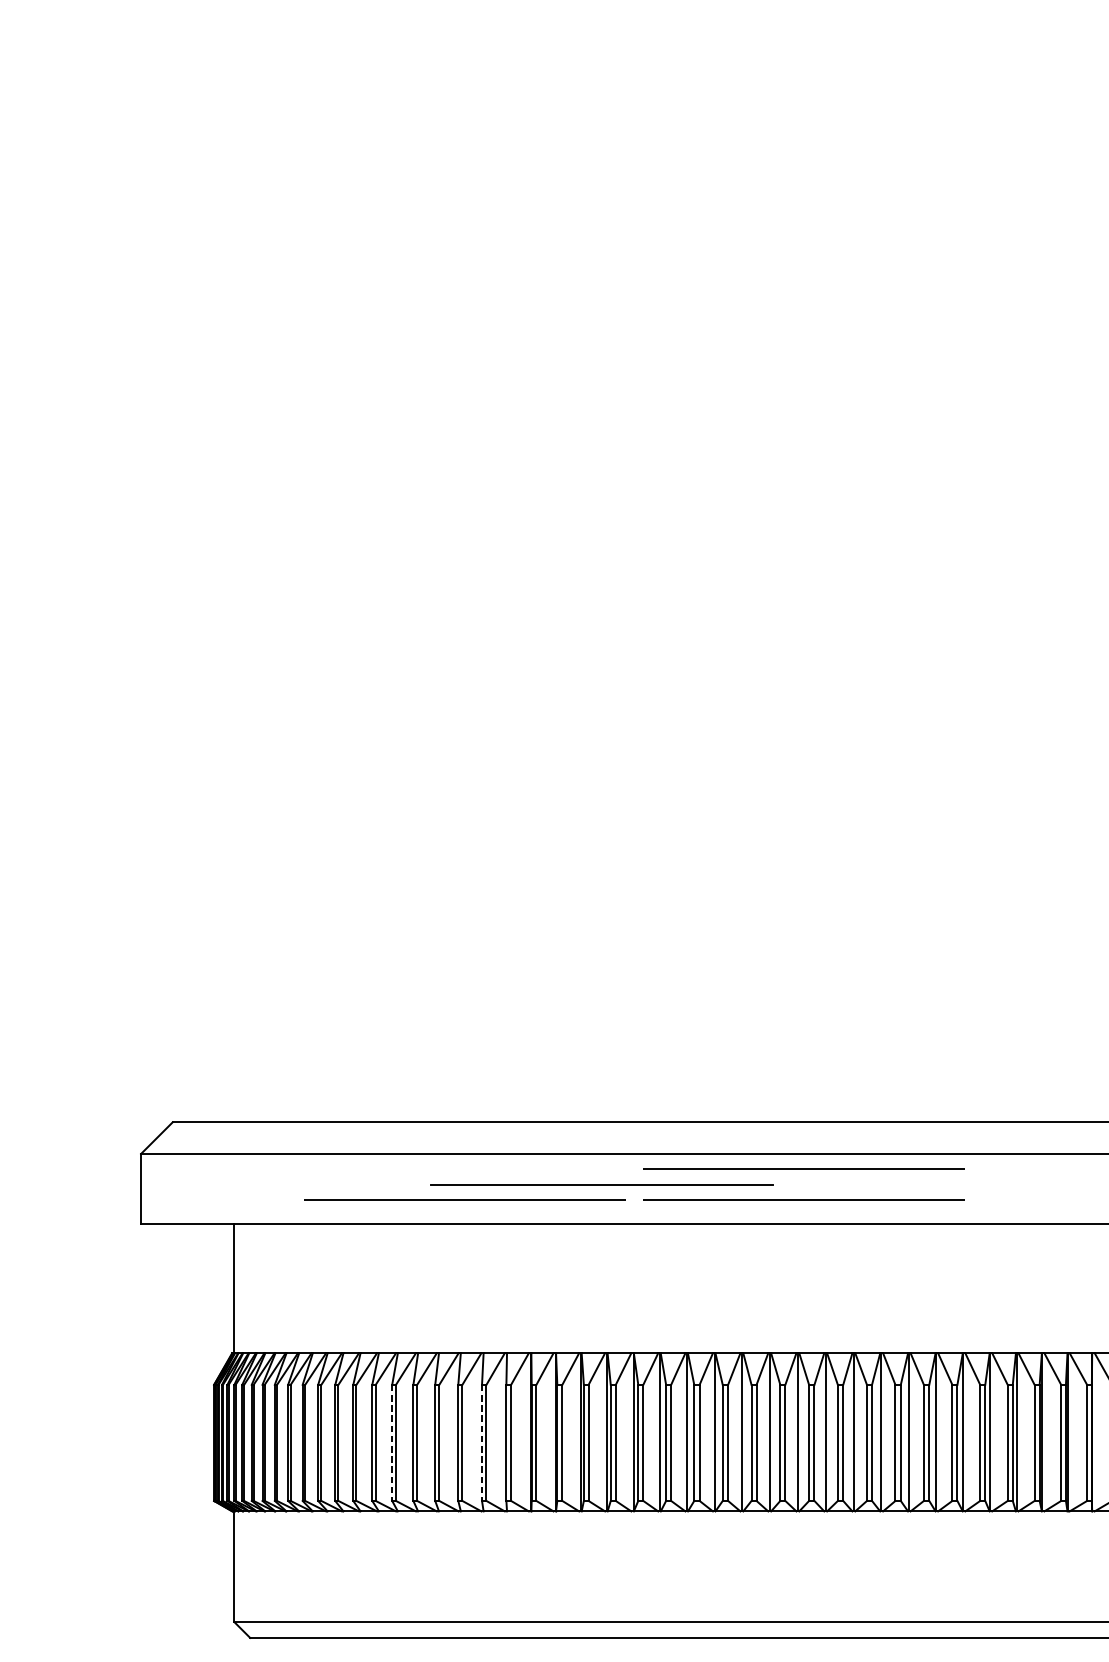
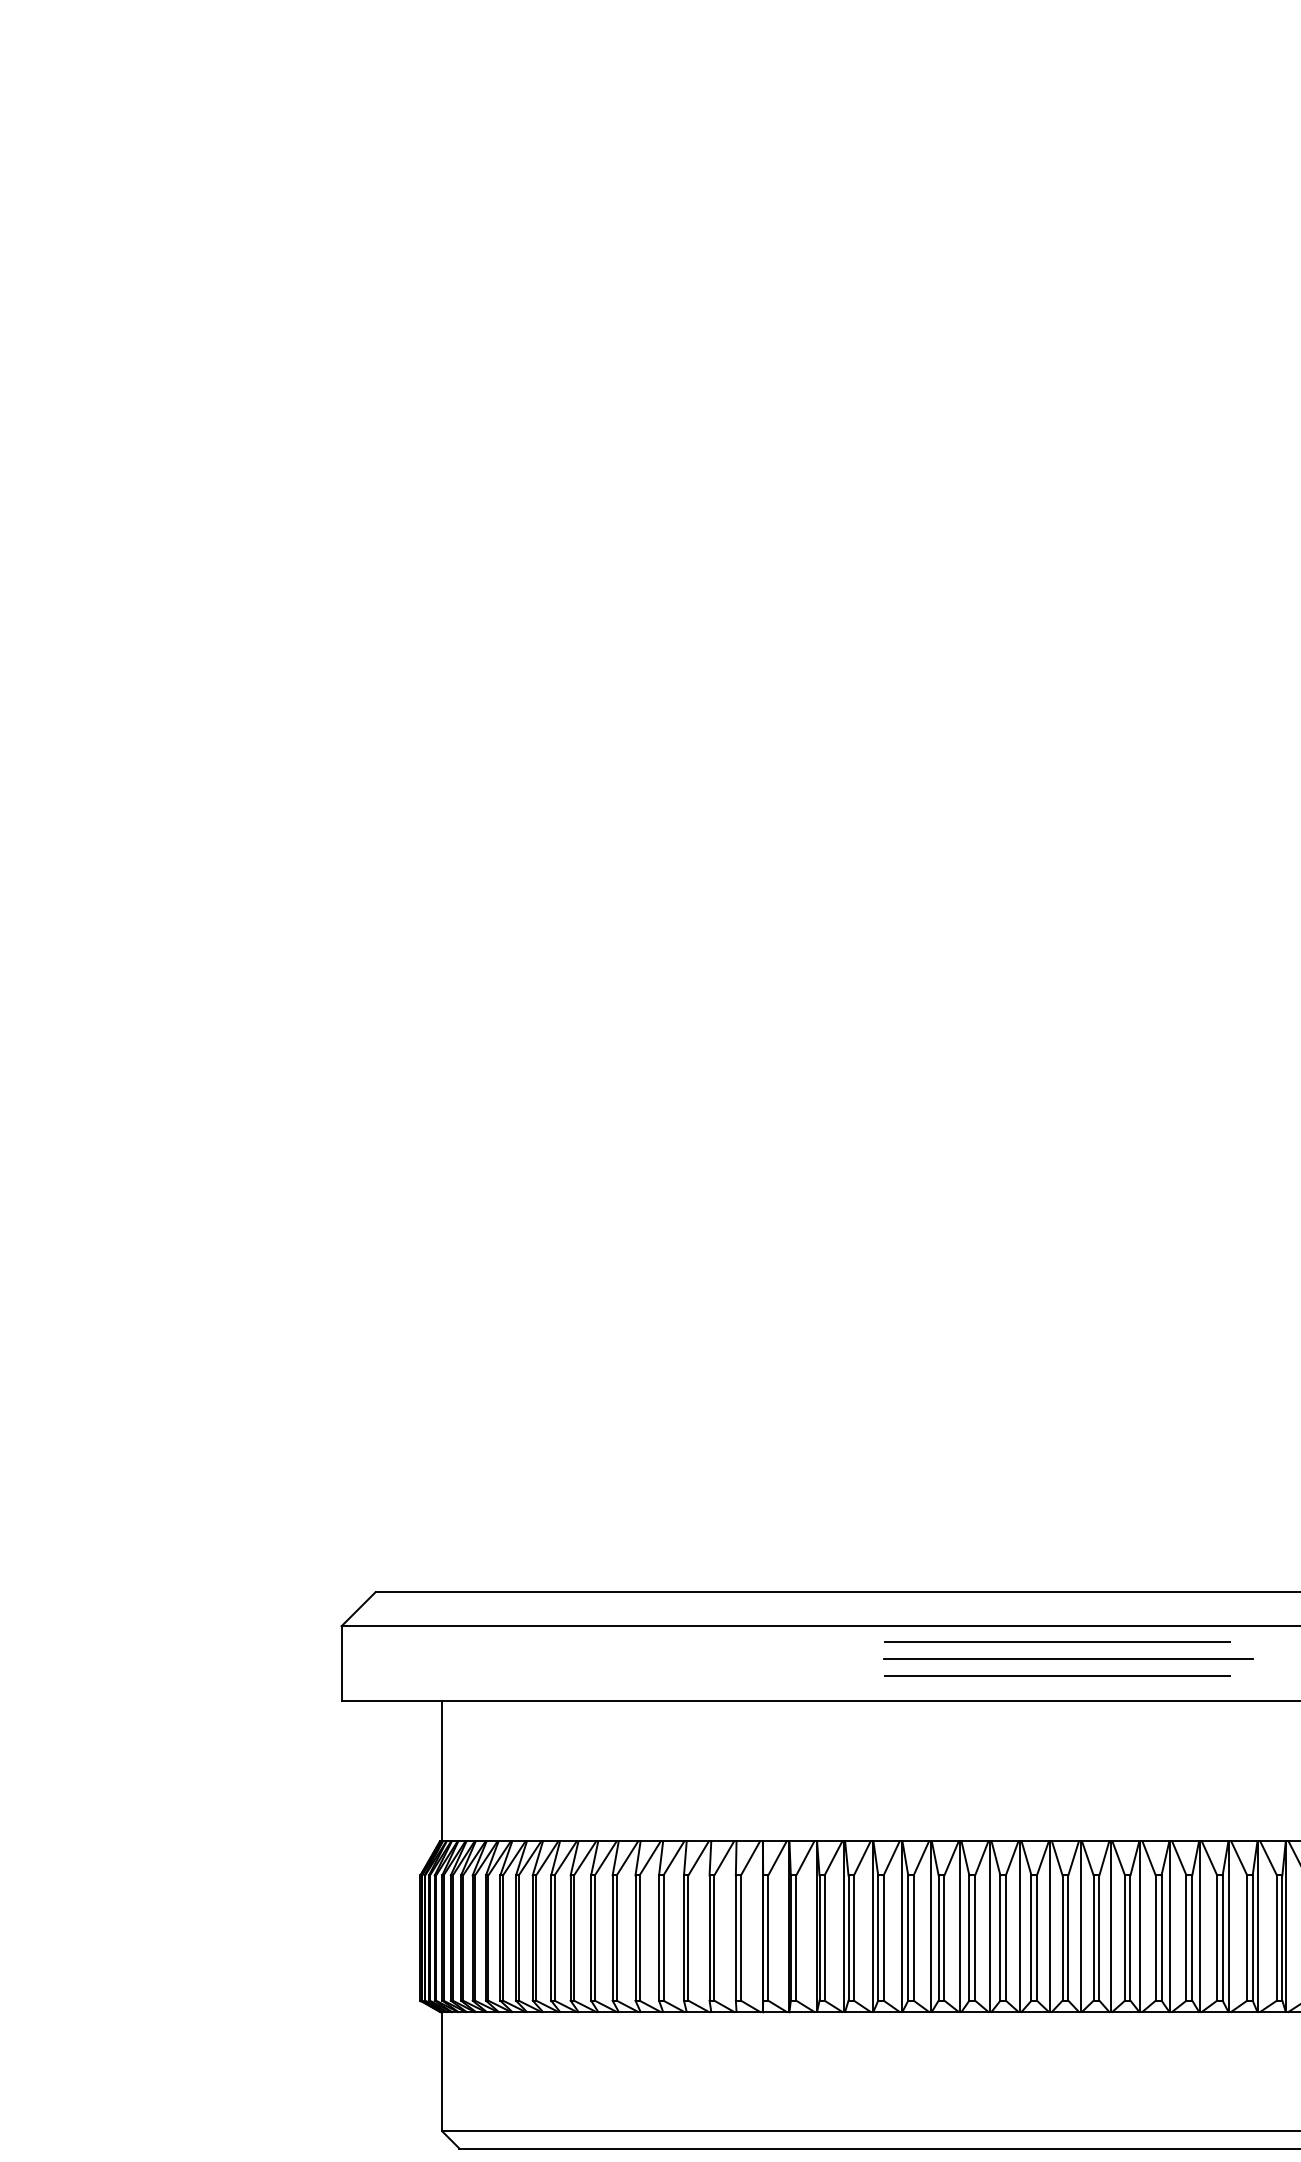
line: (602, 1183) -> (1068, 1658), moved
line: (465, 1199) -> (691, 1675), removed
line: (392, 1443) -> (612, 1938), dashed -> solid
line: (481, 1443) -> (709, 1938), dashed -> solid

